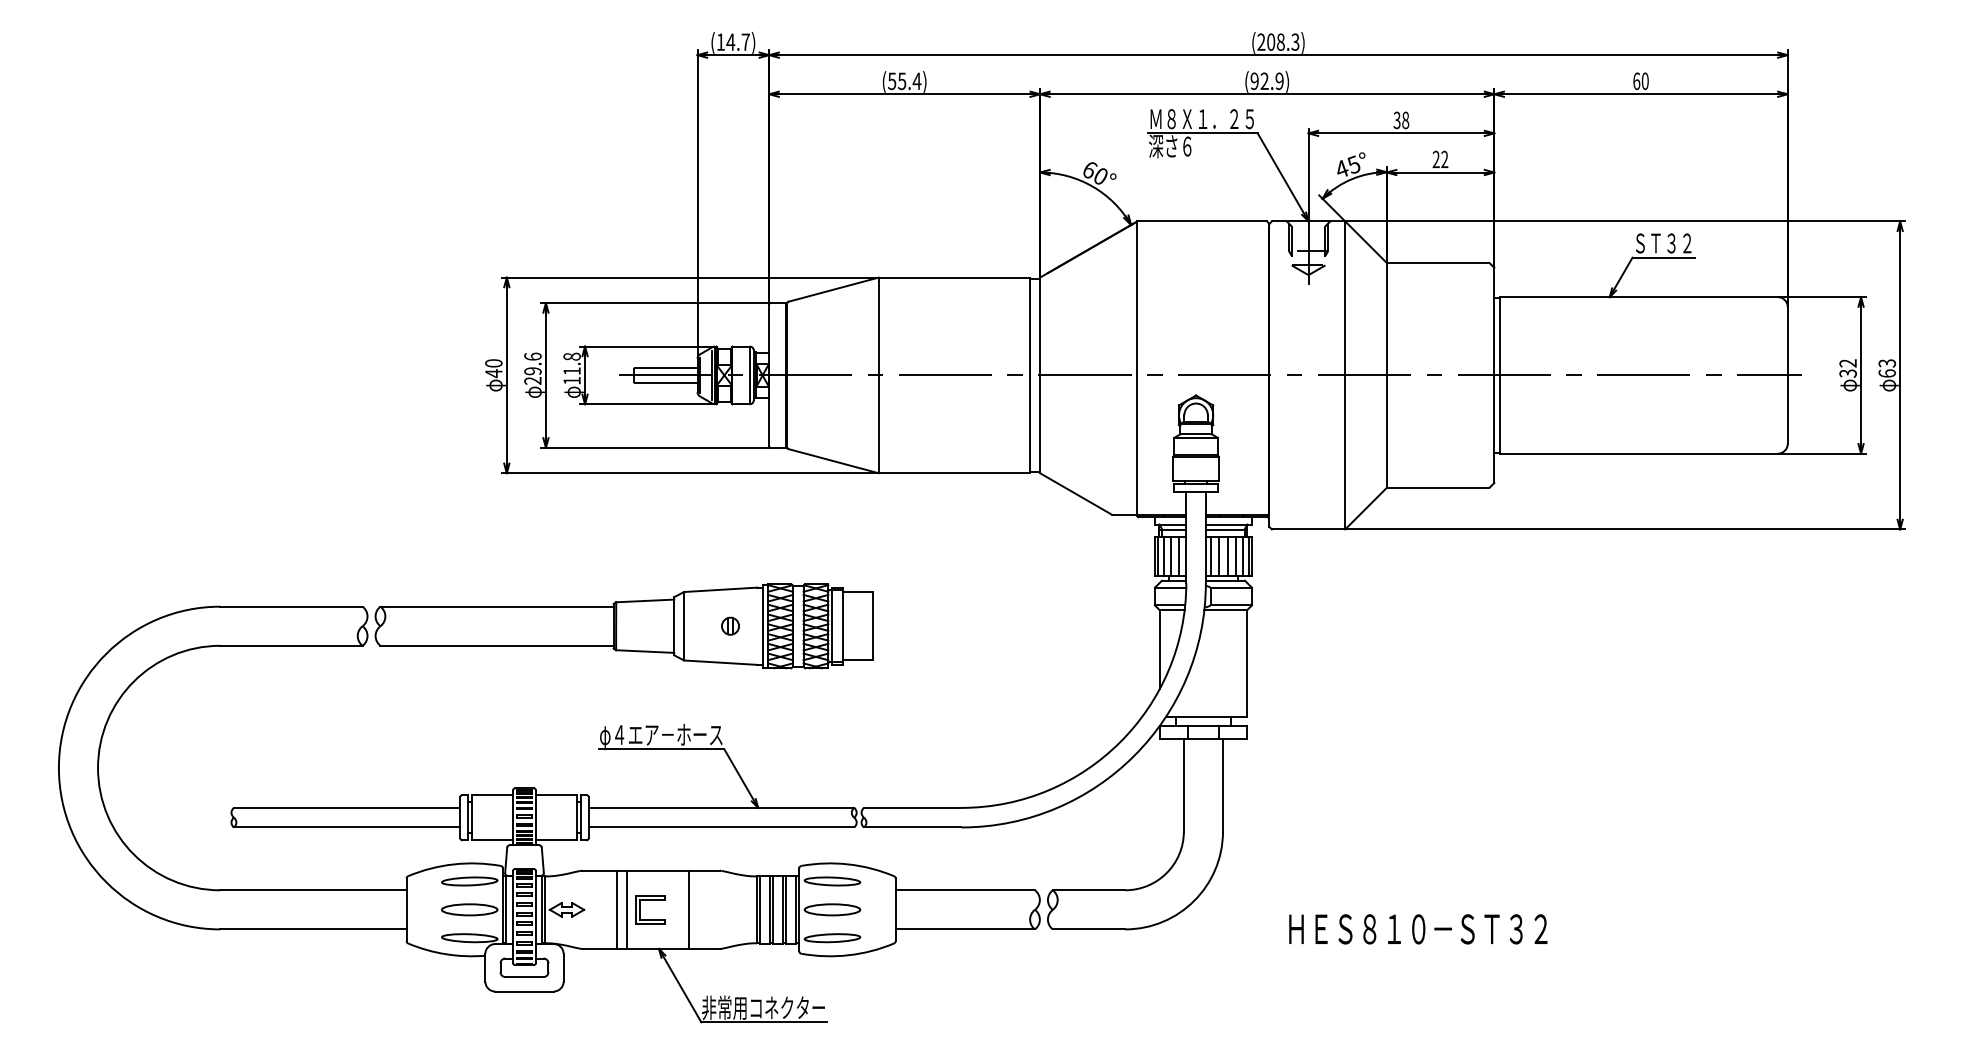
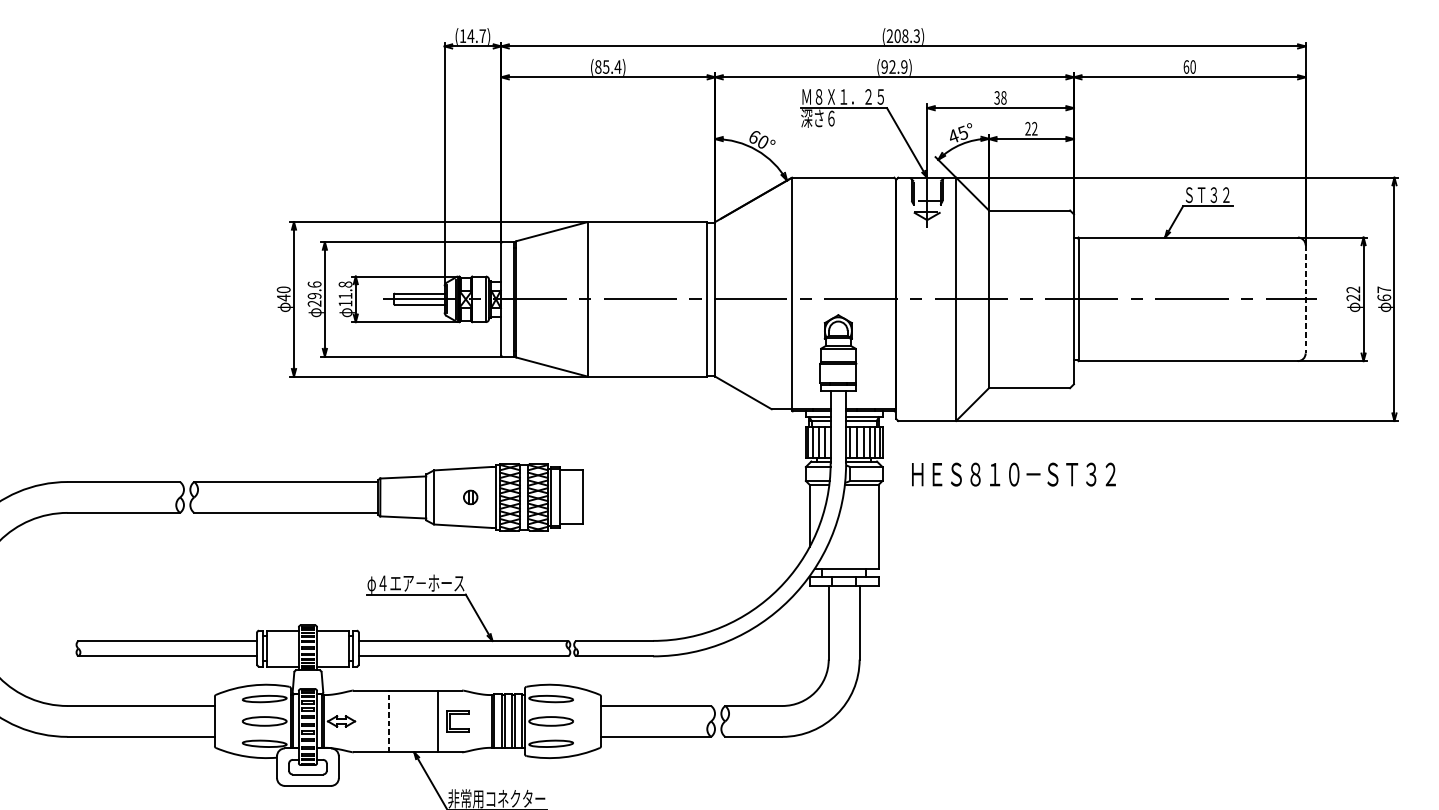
text: (892, 80) -> (598, 66), (55.4) -> (85.4)
text: (1887, 363) -> (1384, 289), 63 -> 67
text: (1848, 373) -> (1353, 297), 32 -> 22
line: (1787, 375) -> (1305, 299), solid -> dashed
part: (650, 900) -> (458, 714), moved
line: (616, 909) -> (380, 721), removed
line: (626, 909) -> (388, 721), solid -> dashed
text: (1418, 929) -> (1014, 474), moved

